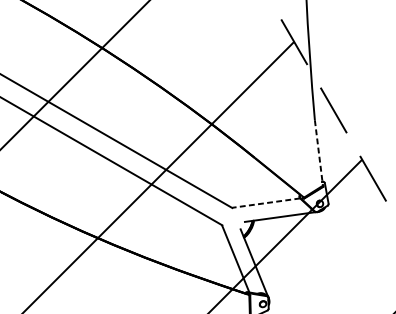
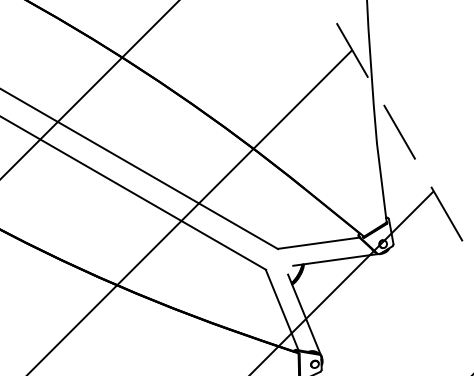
line: (318, 153) -> (381, 183), dashed -> solid
line: (266, 203) -> (319, 243), dashed -> solid

